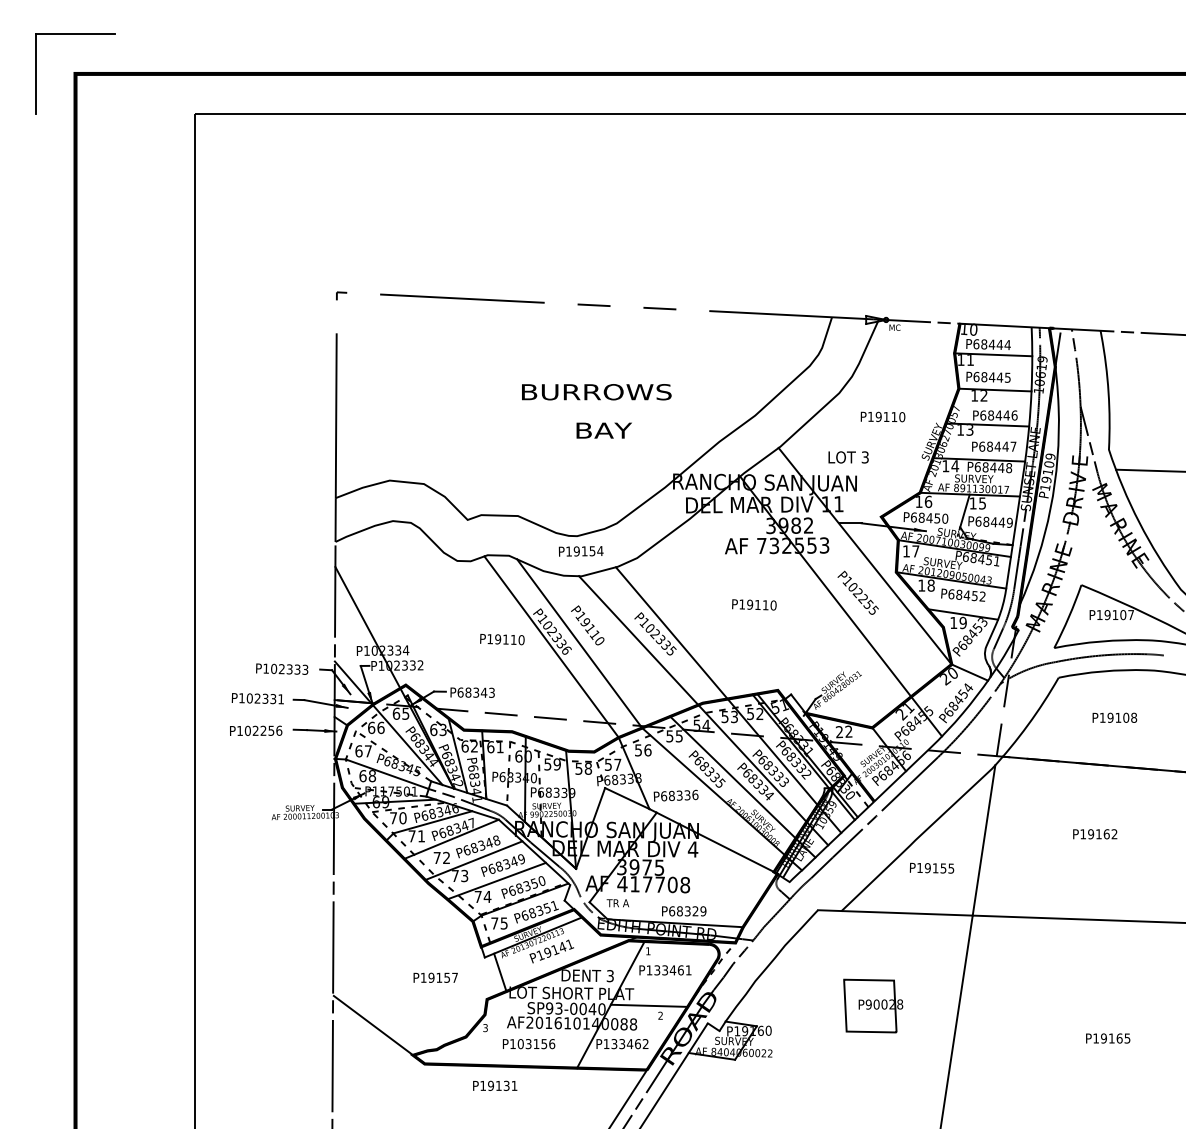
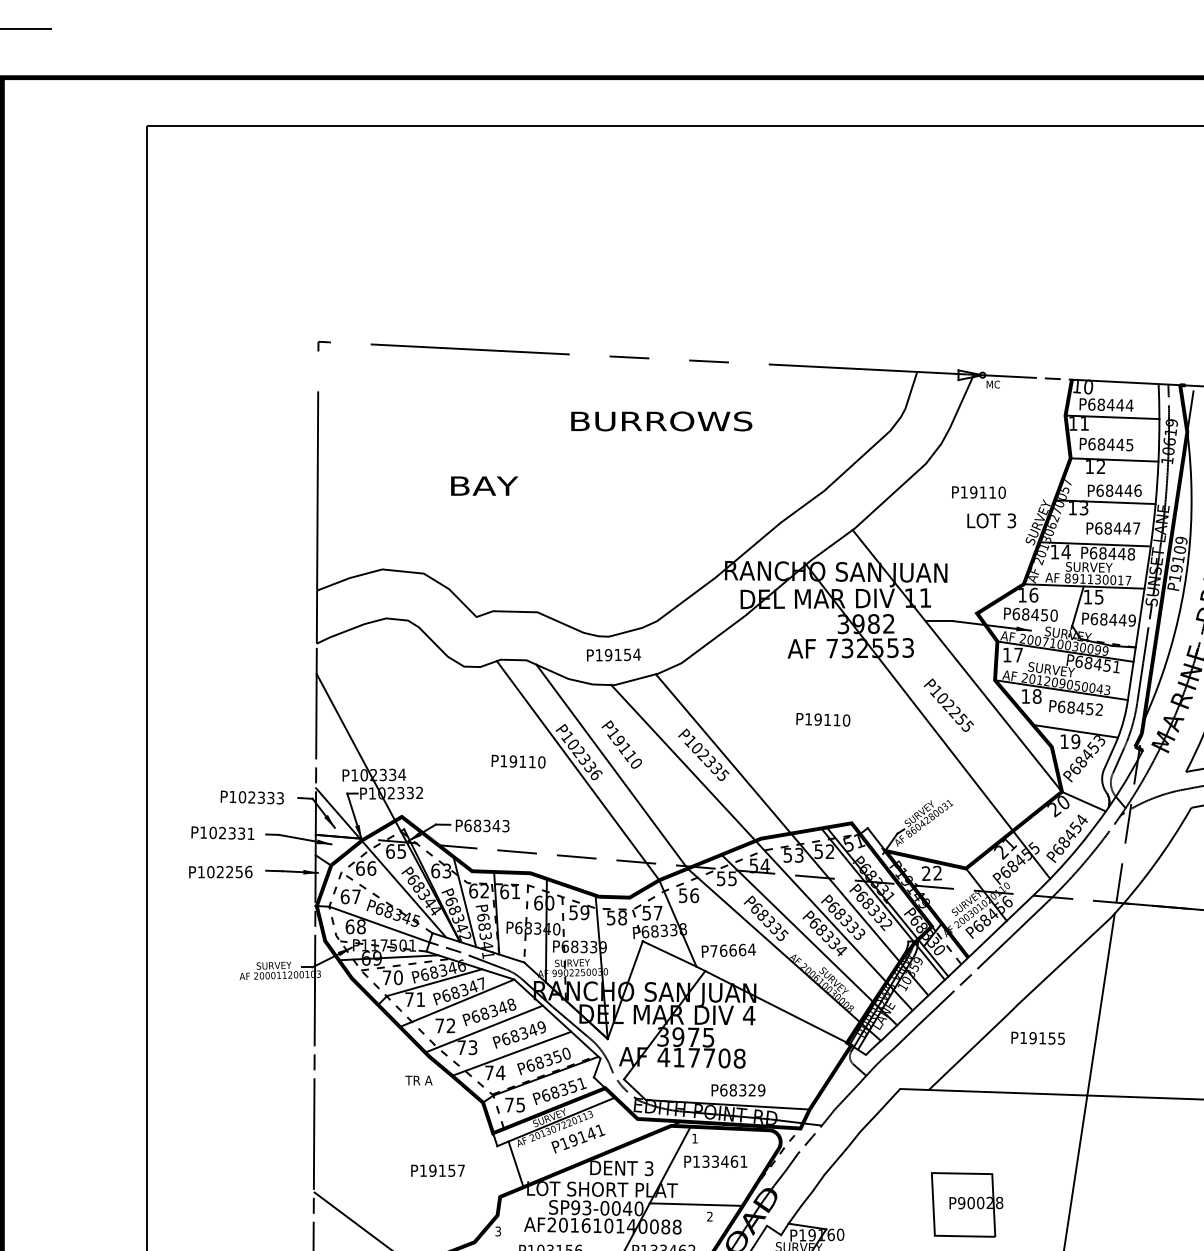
text: (596, 392) -> (661, 421), moved
text: (603, 430) -> (483, 485), moved
text: (848, 457) -> (991, 520), moved
text: (679, 795) -> (732, 950), P68336 -> P76664
text: (617, 903) -> (418, 1080), moved

